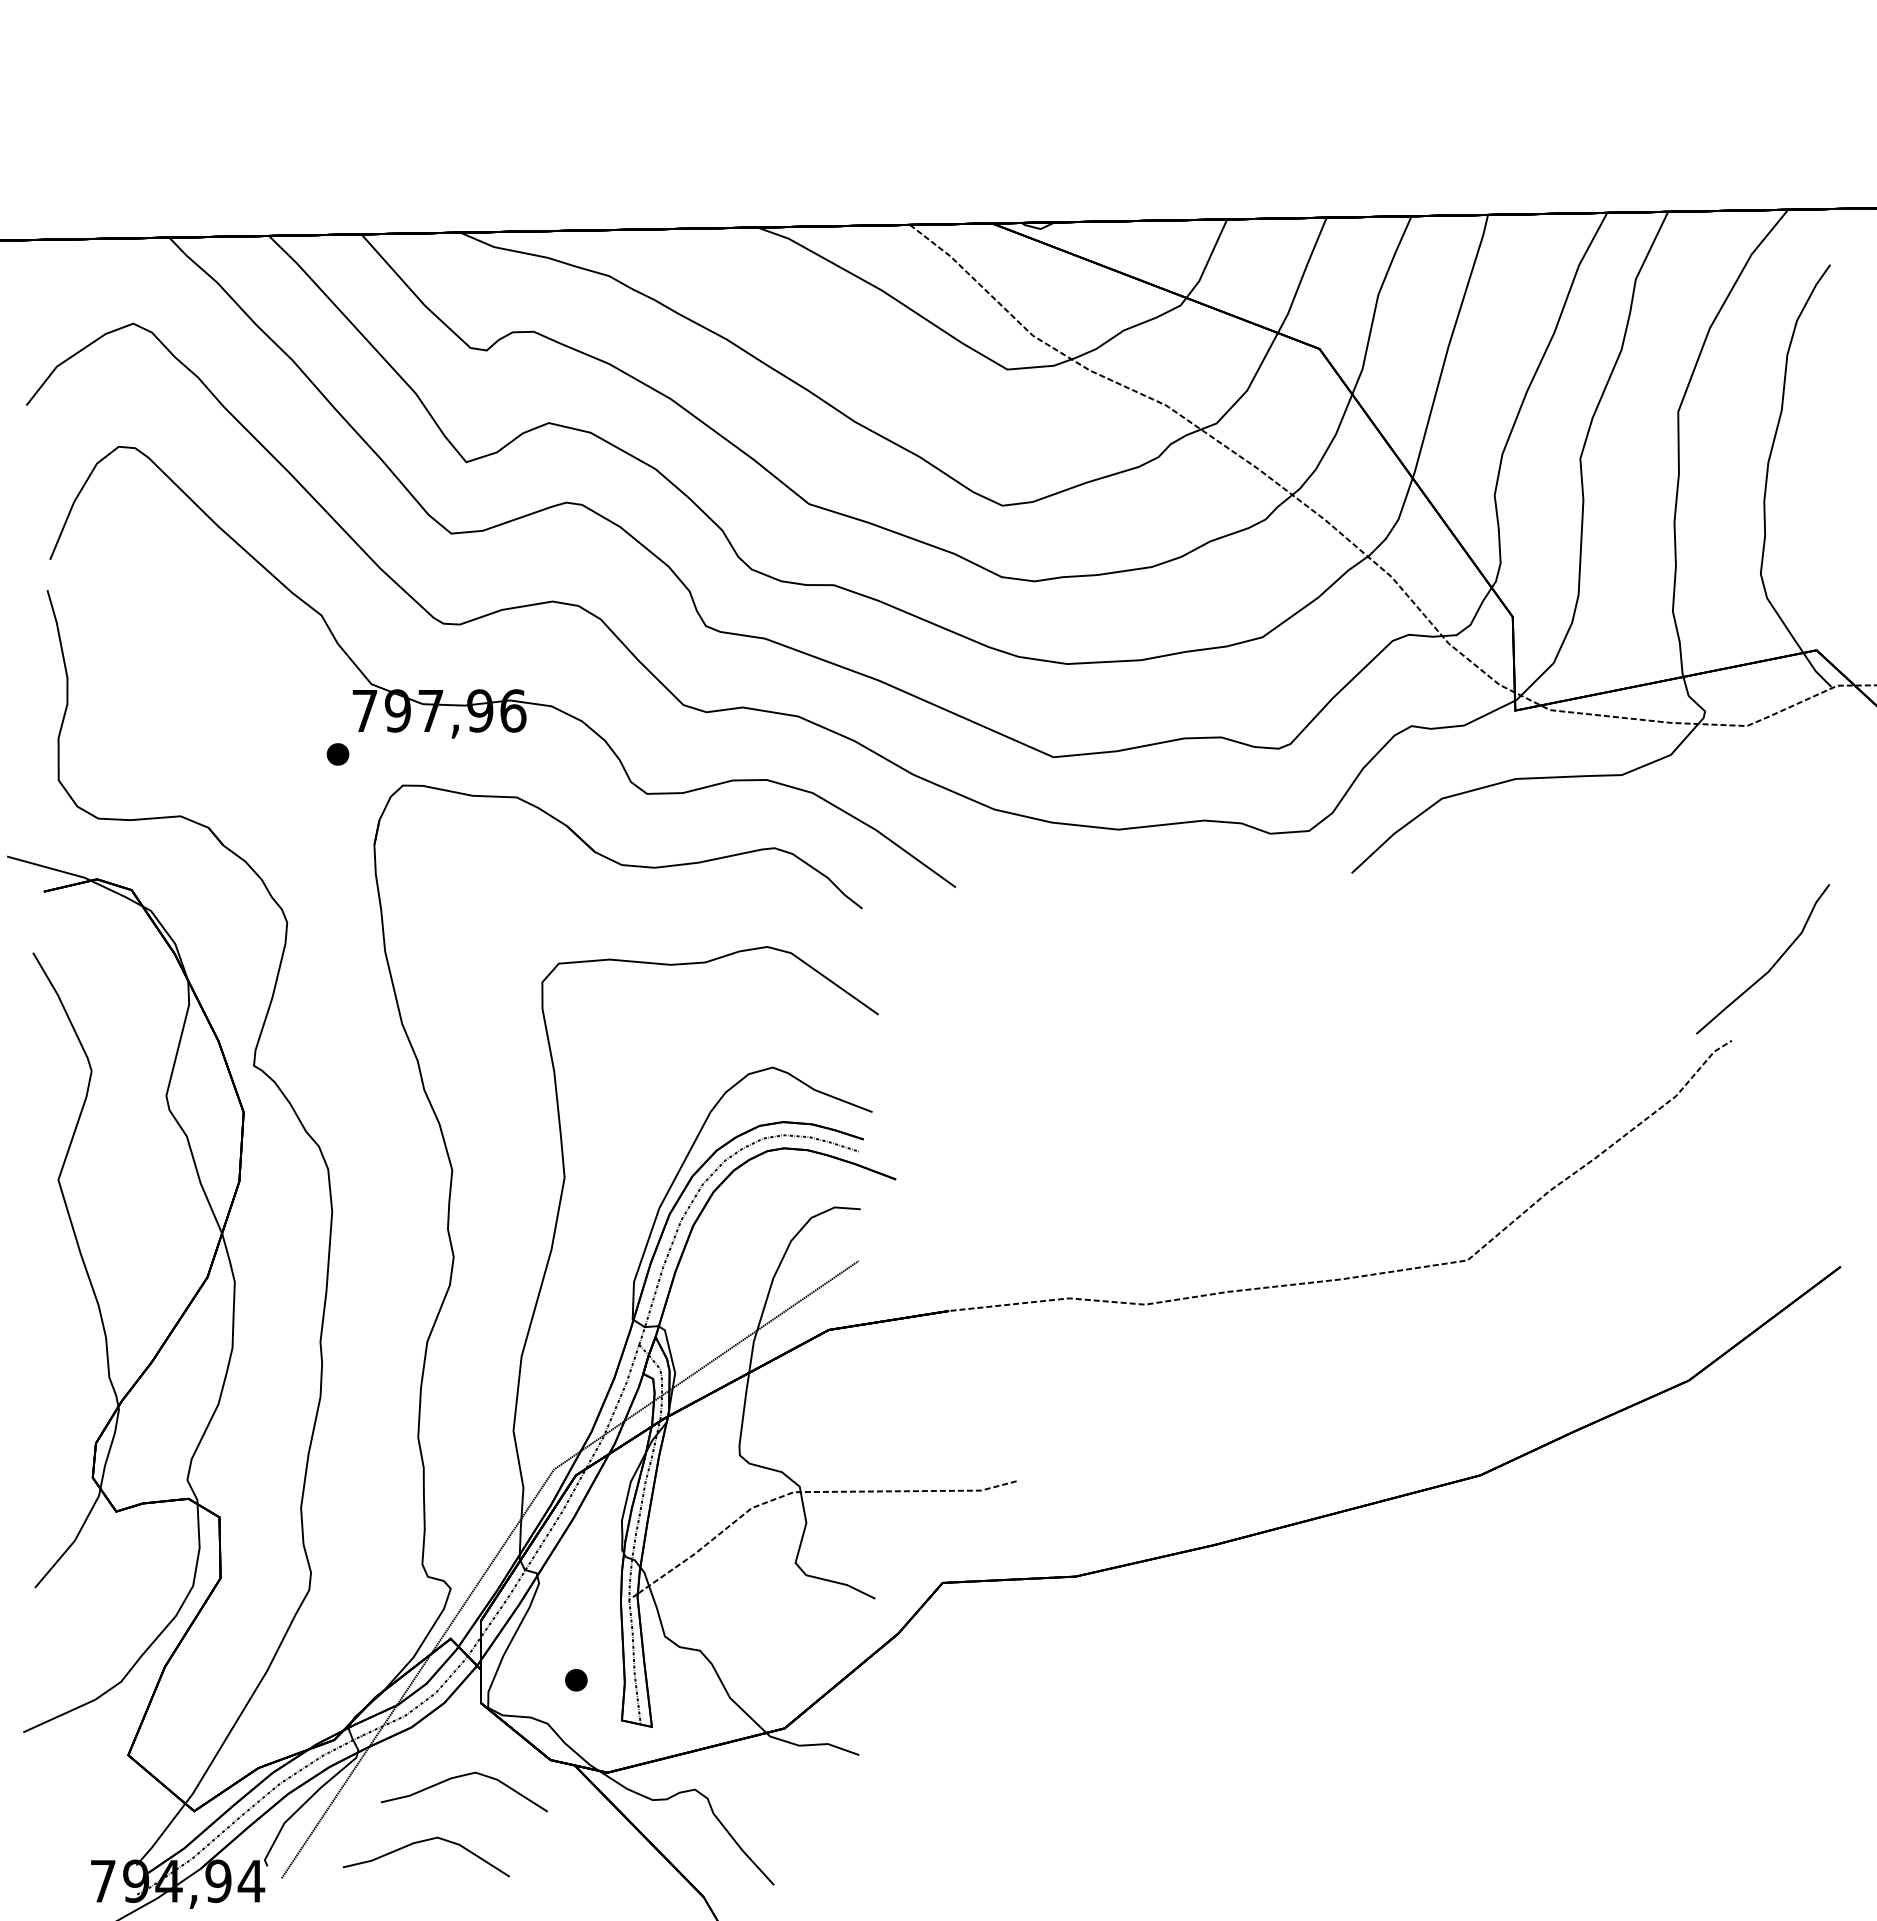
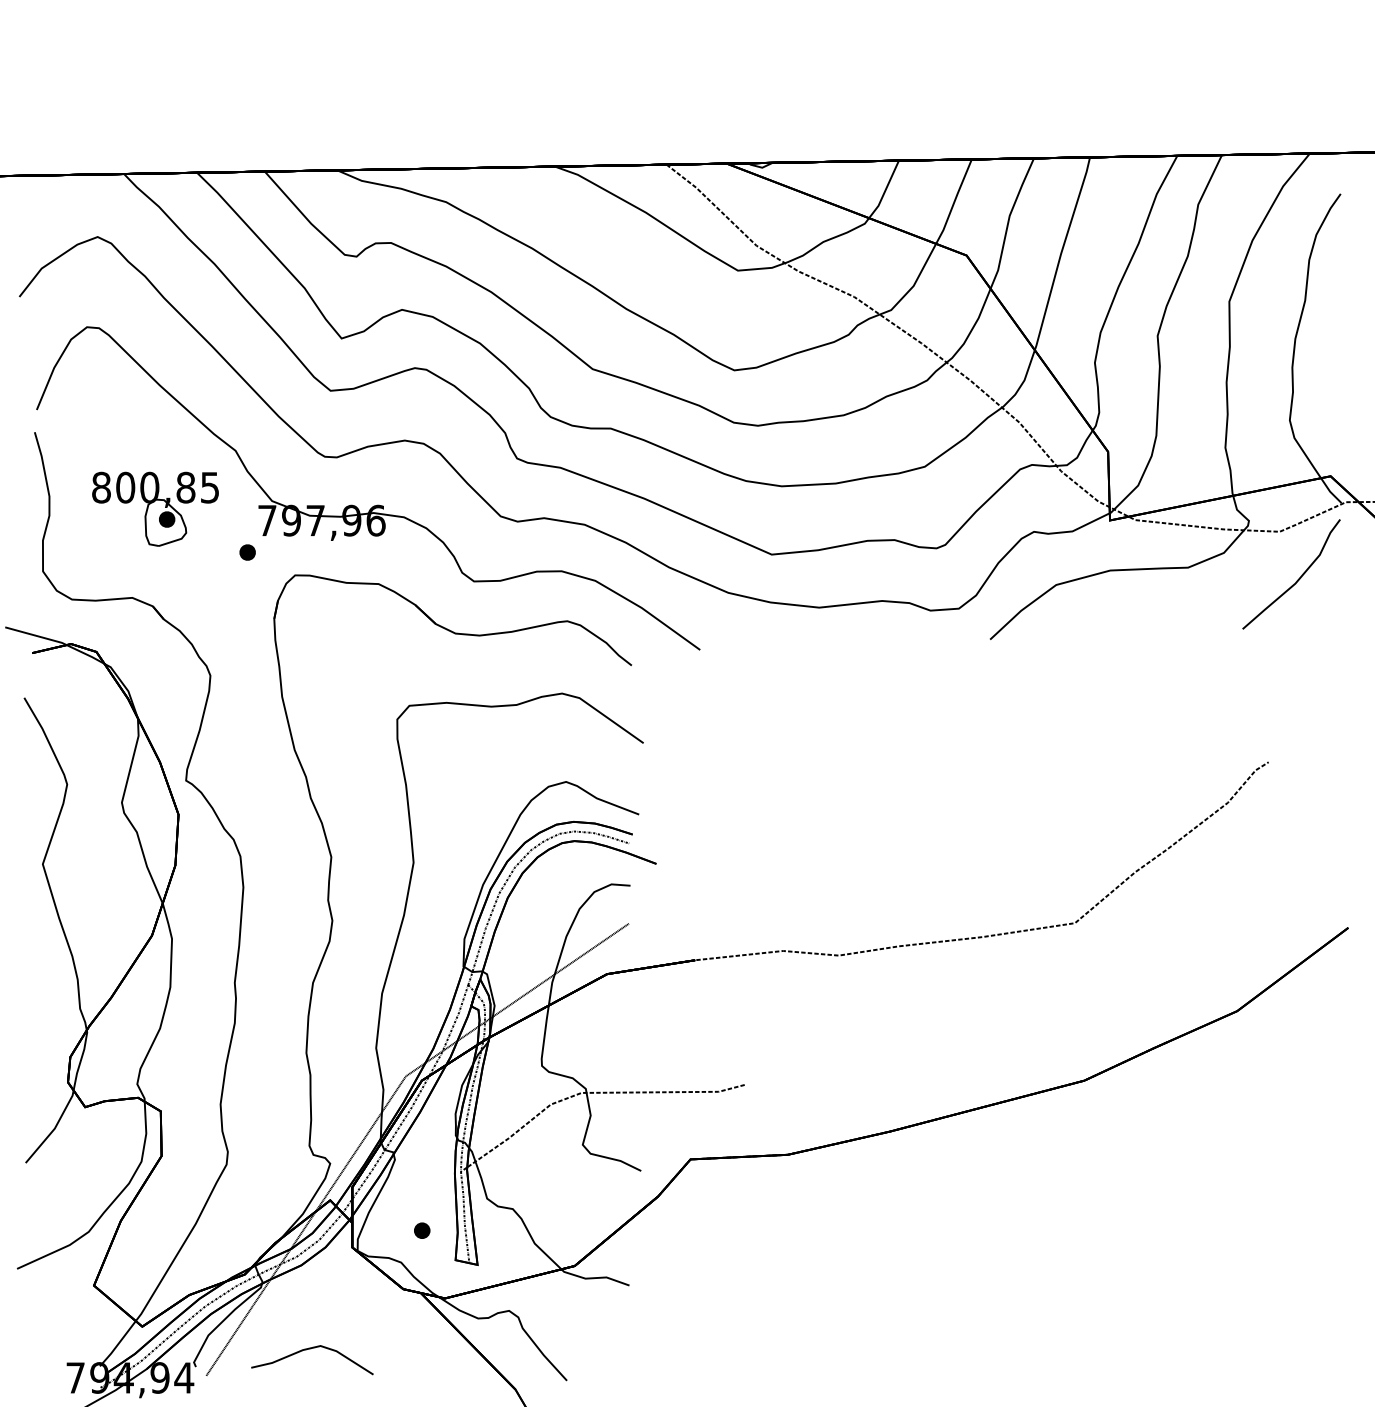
part: (211, 695) -> (154, 509), added
curve: (1770, 967) -> (1296, 580), moved
curve: (460, 1777) -> (337, 1301), removed

